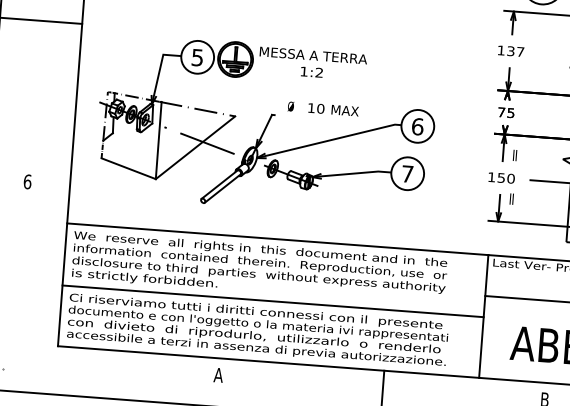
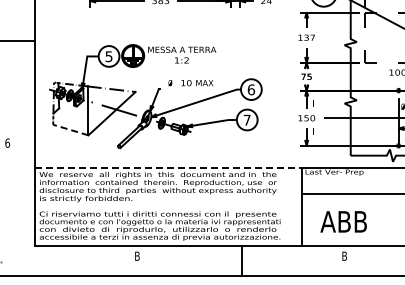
line: (128, 167) -> (70, 129), solid -> dashed
line: (278, 239) -> (168, 167), solid -> dashed
line: (273, 300) -> (168, 206), removed
text: (218, 374) -> (137, 255), A -> B

